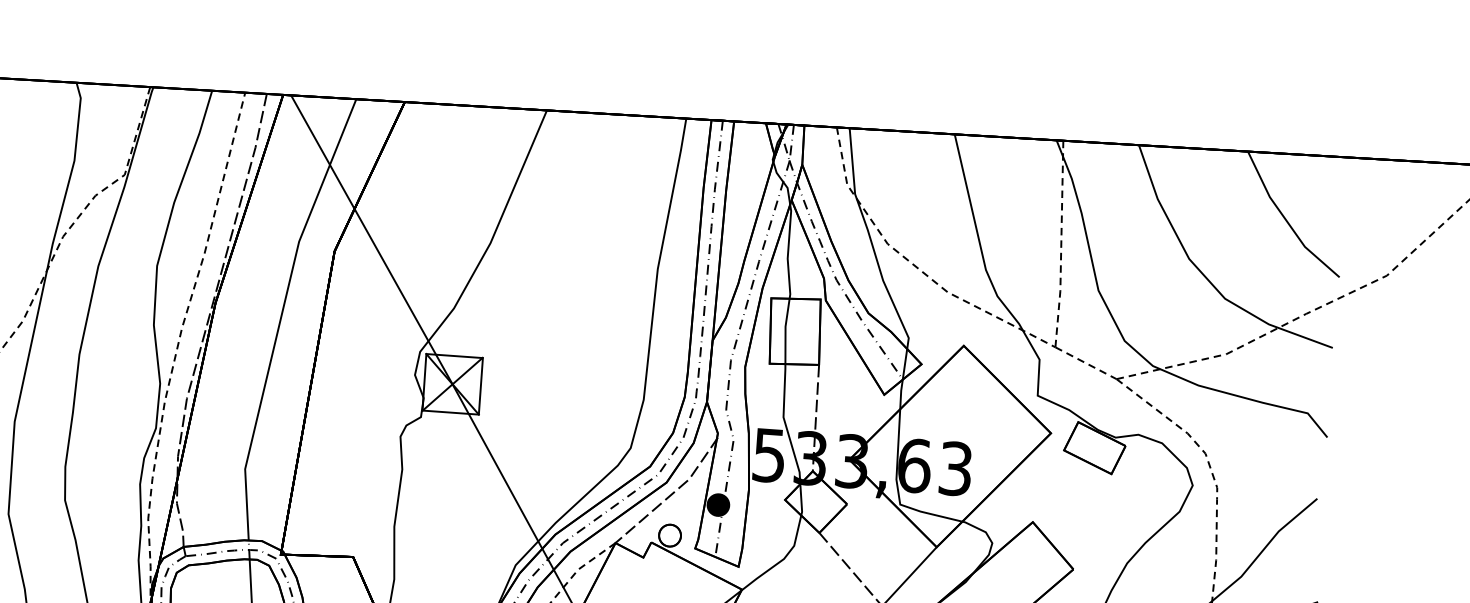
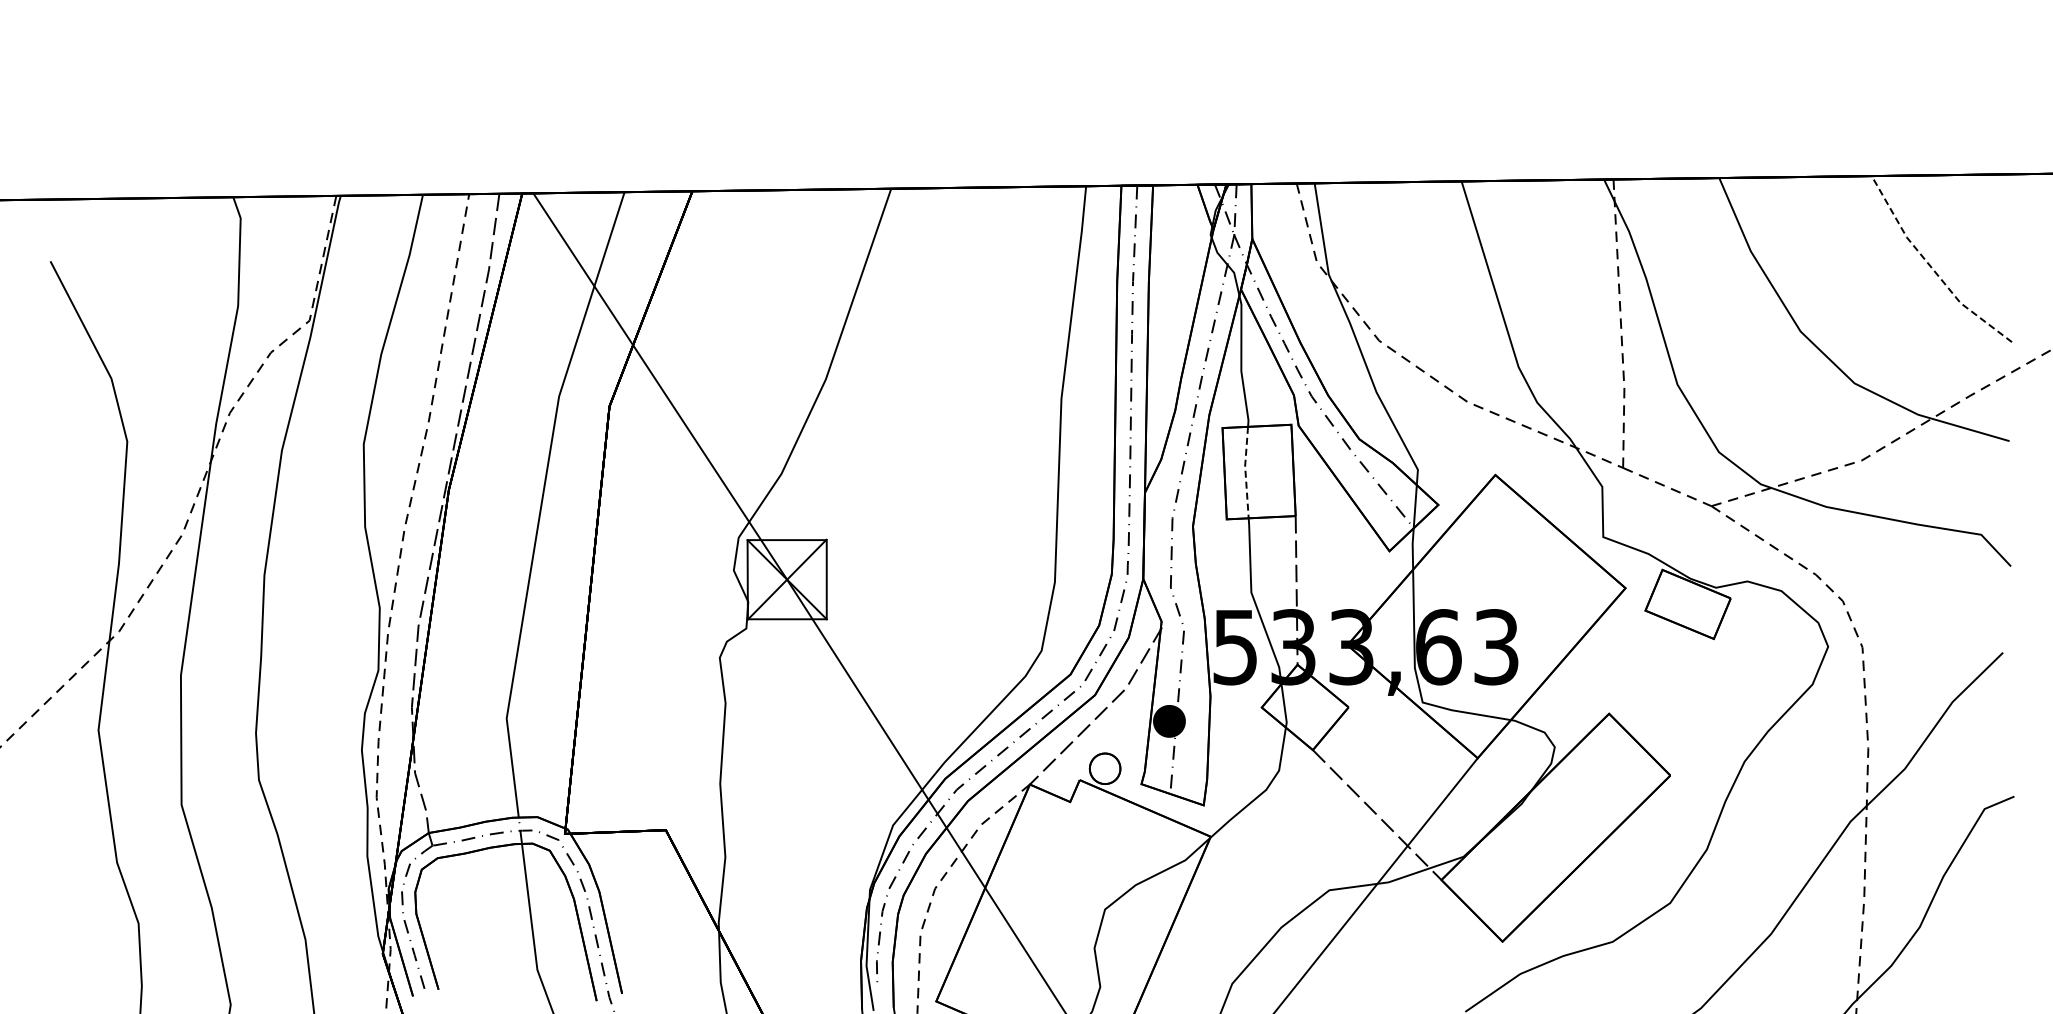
line: (1285, 219) -> (1931, 267), solid -> dashed
line: (785, 330) -> (1245, 471), solid -> dashed

